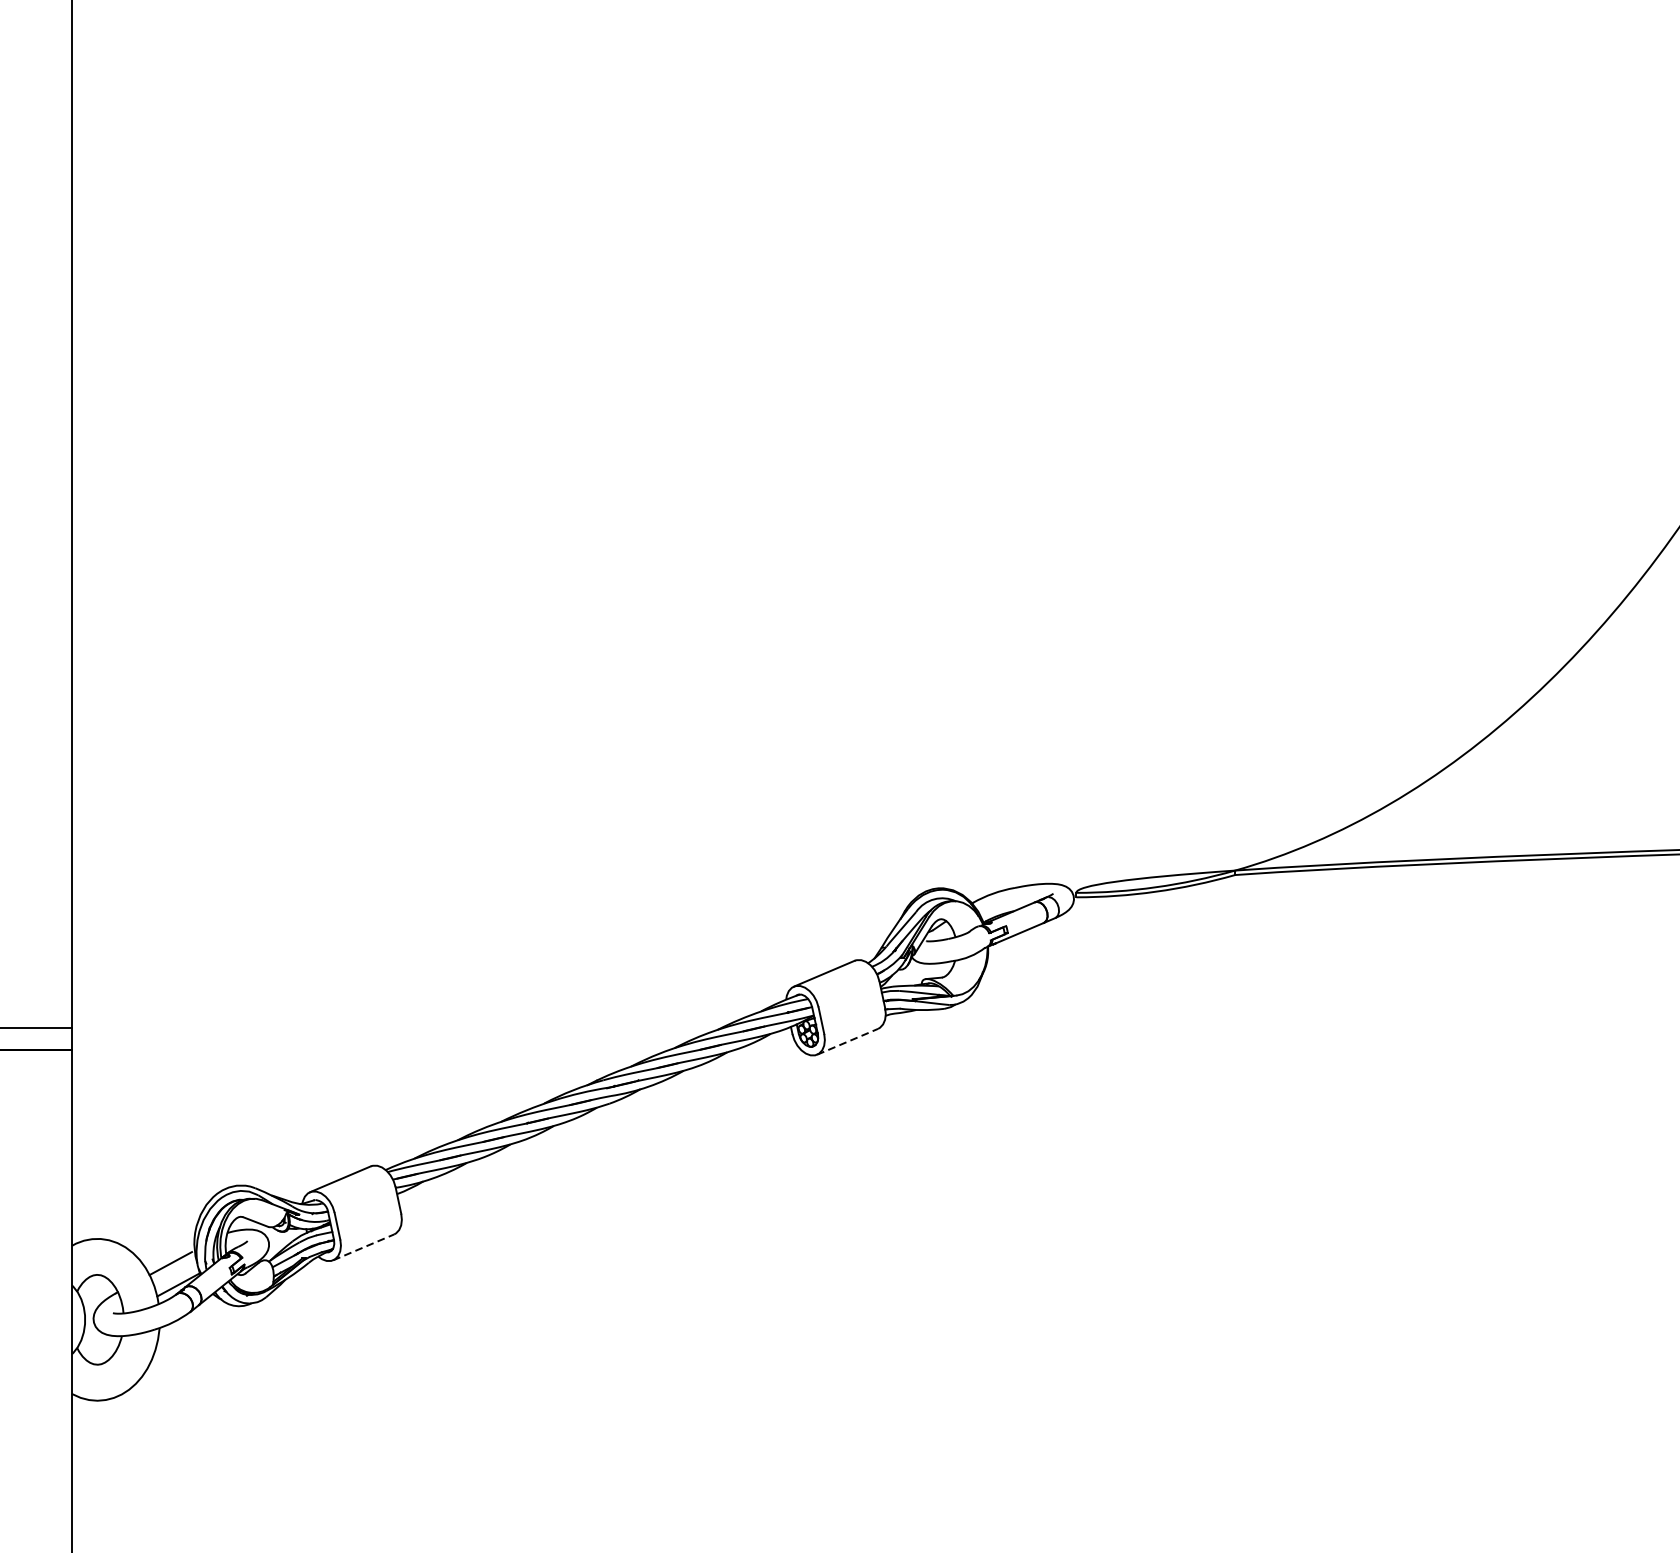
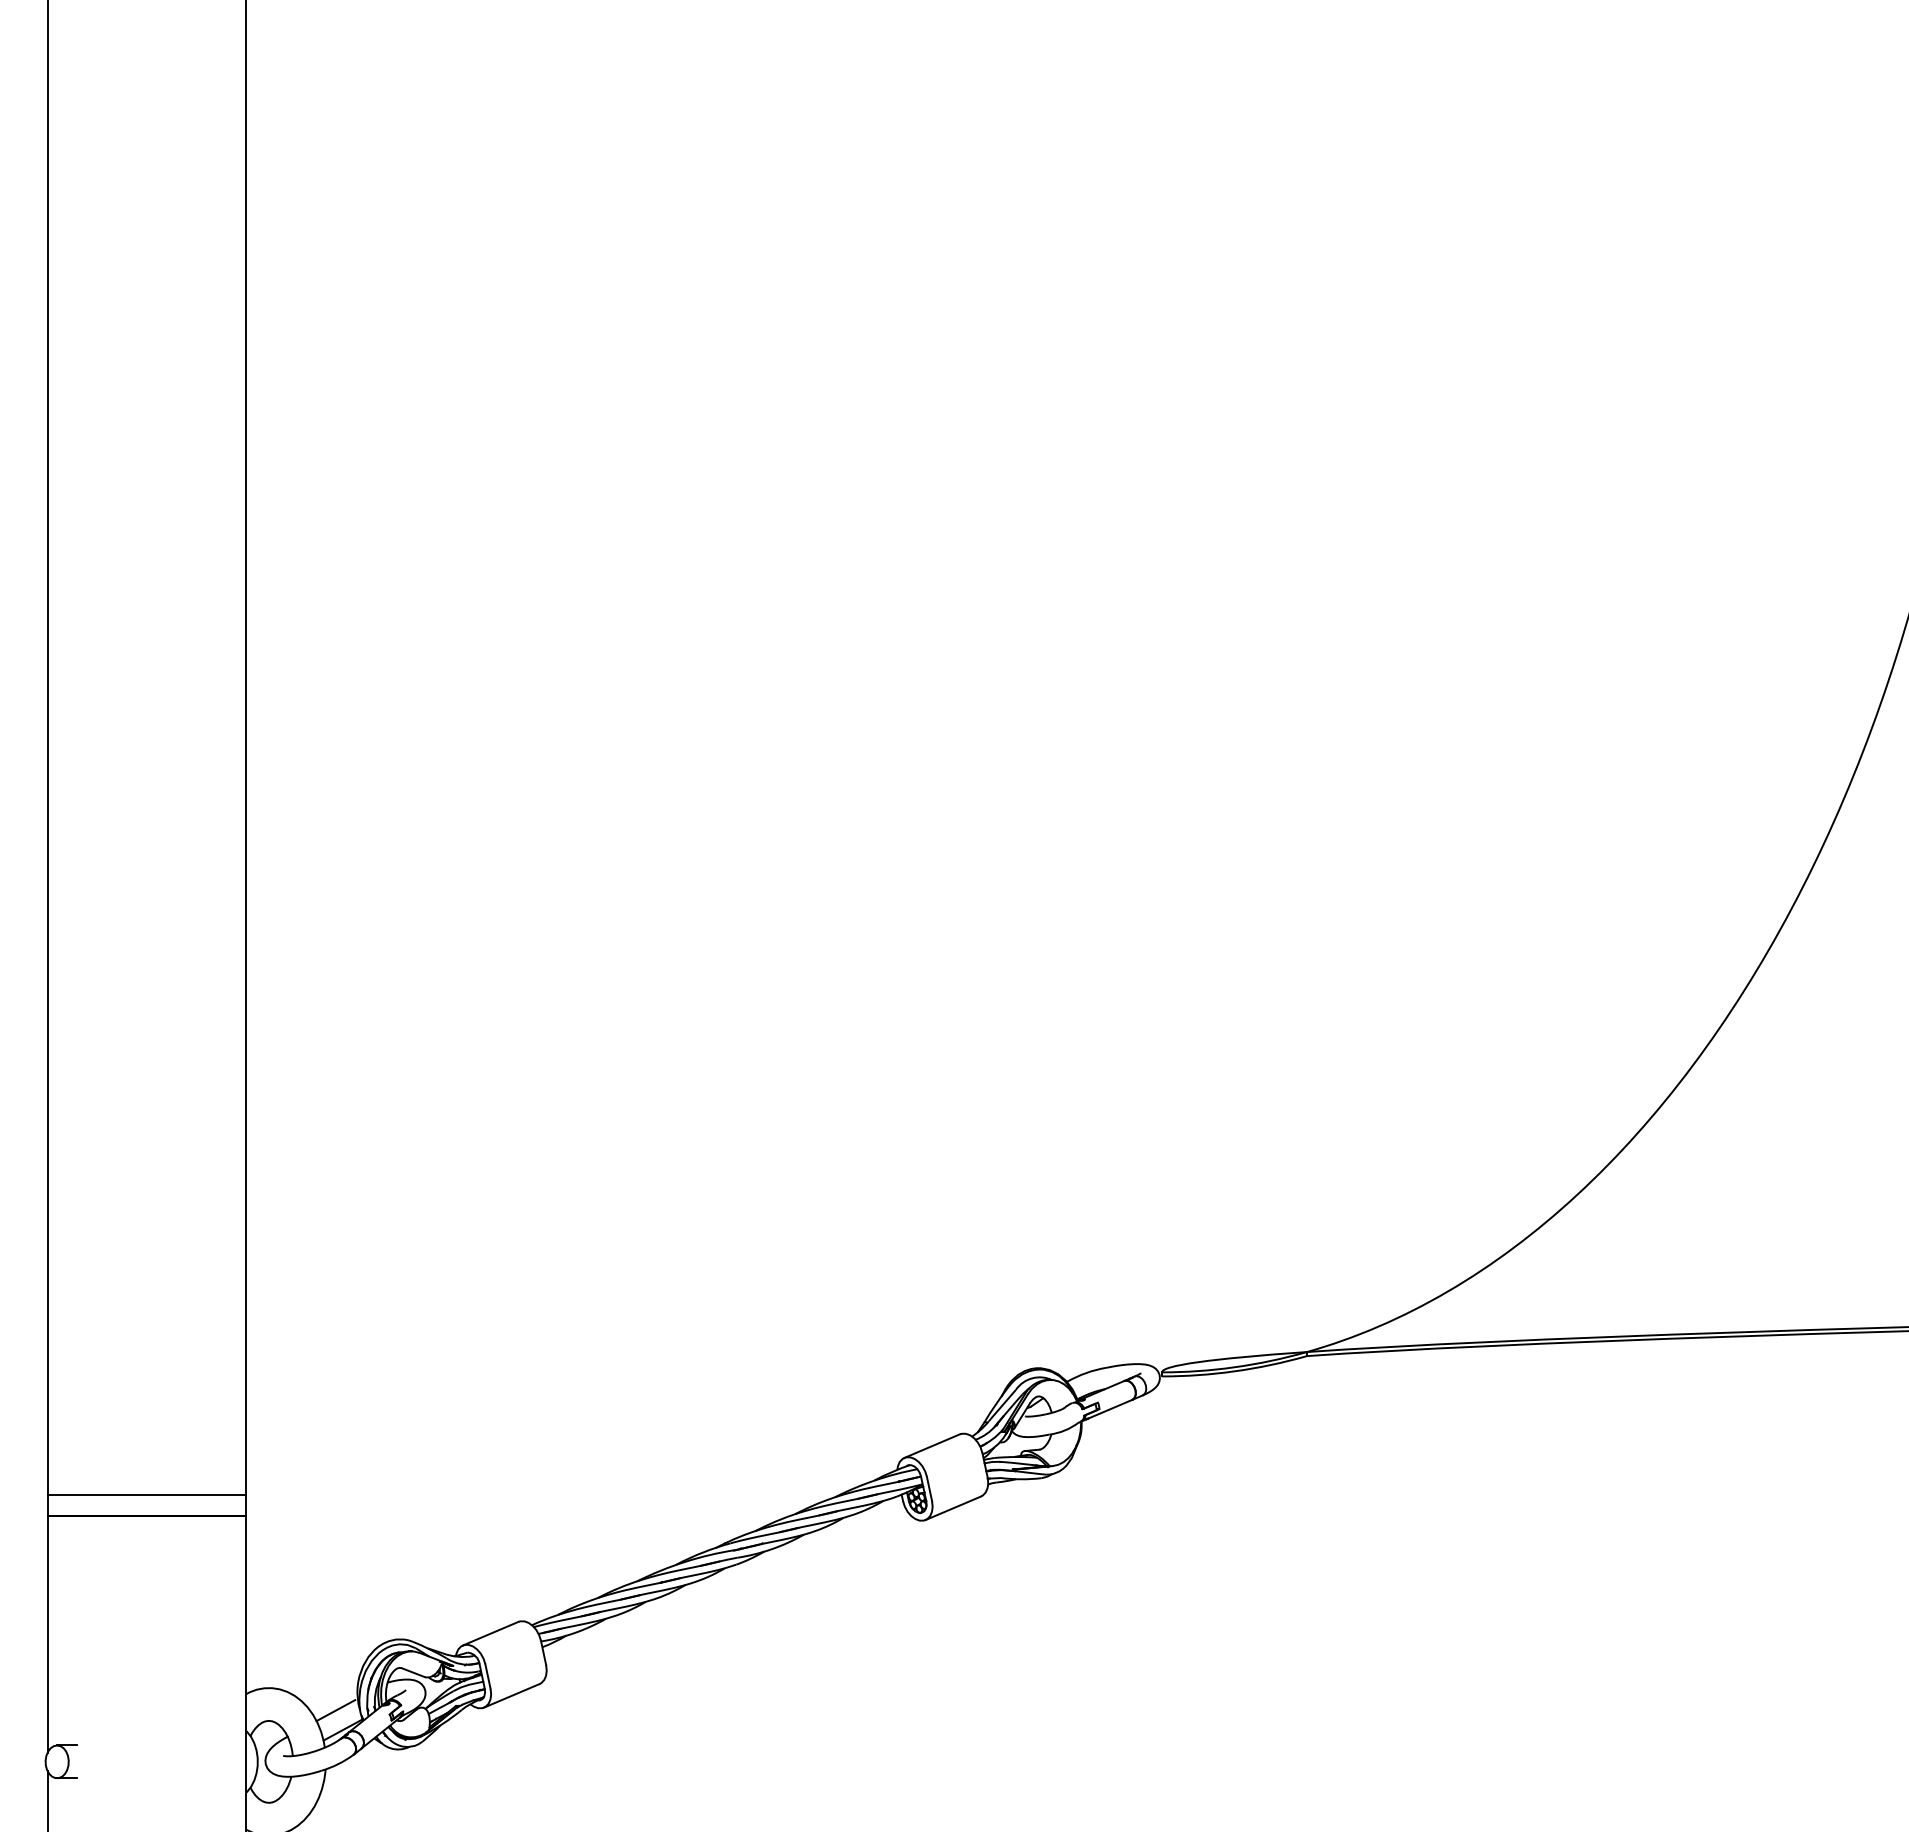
line: (847, 1042) -> (953, 1508), dashed -> solid
line: (364, 1247) -> (512, 1695), dashed -> solid

